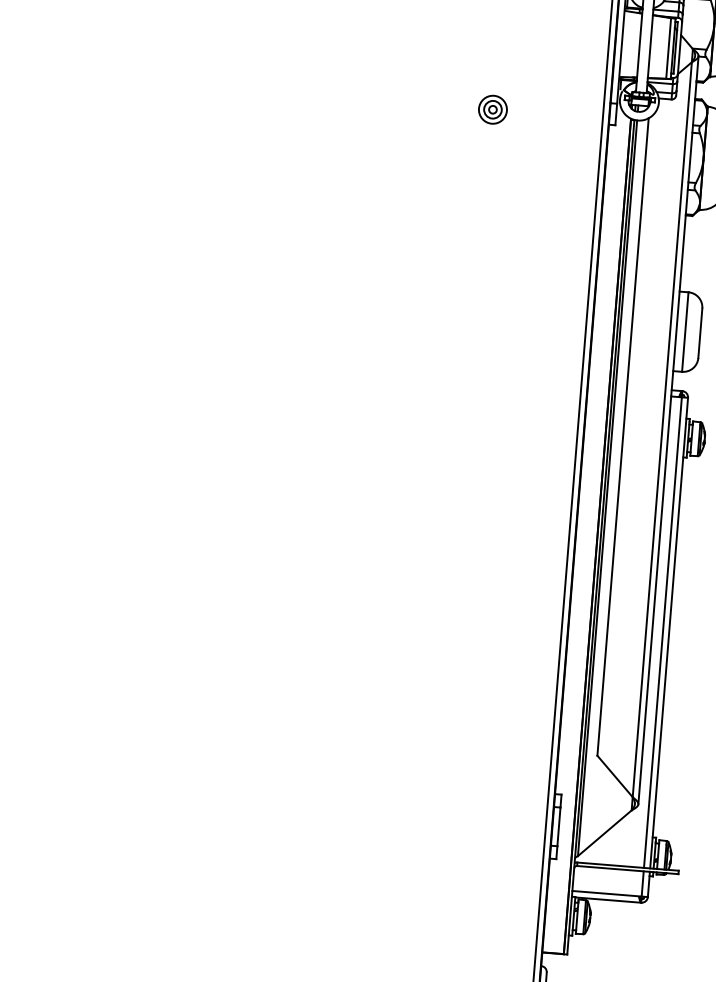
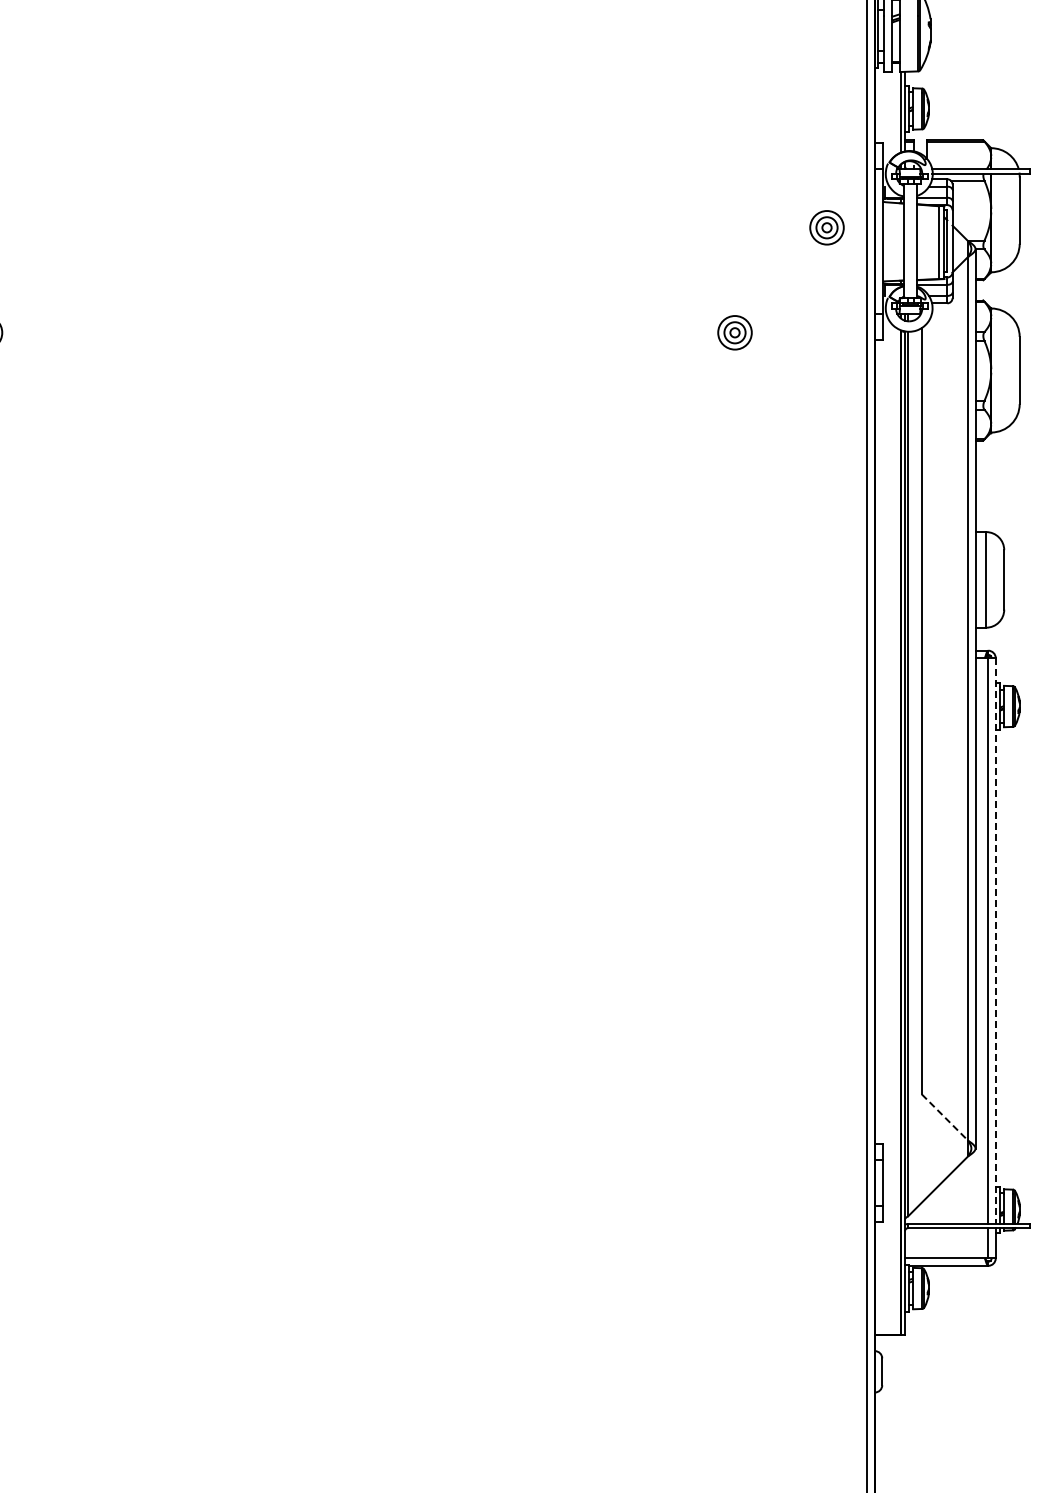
part: (576, 28) -> (826, 227), added
line: (668, 633) -> (995, 941), solid -> dashed
line: (614, 776) -> (944, 1117), solid -> dashed

